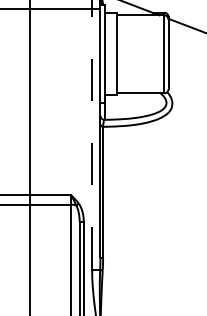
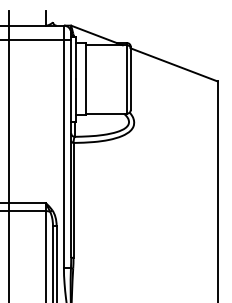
line: (91, 140) -> (63, 154), dashed -> solid

